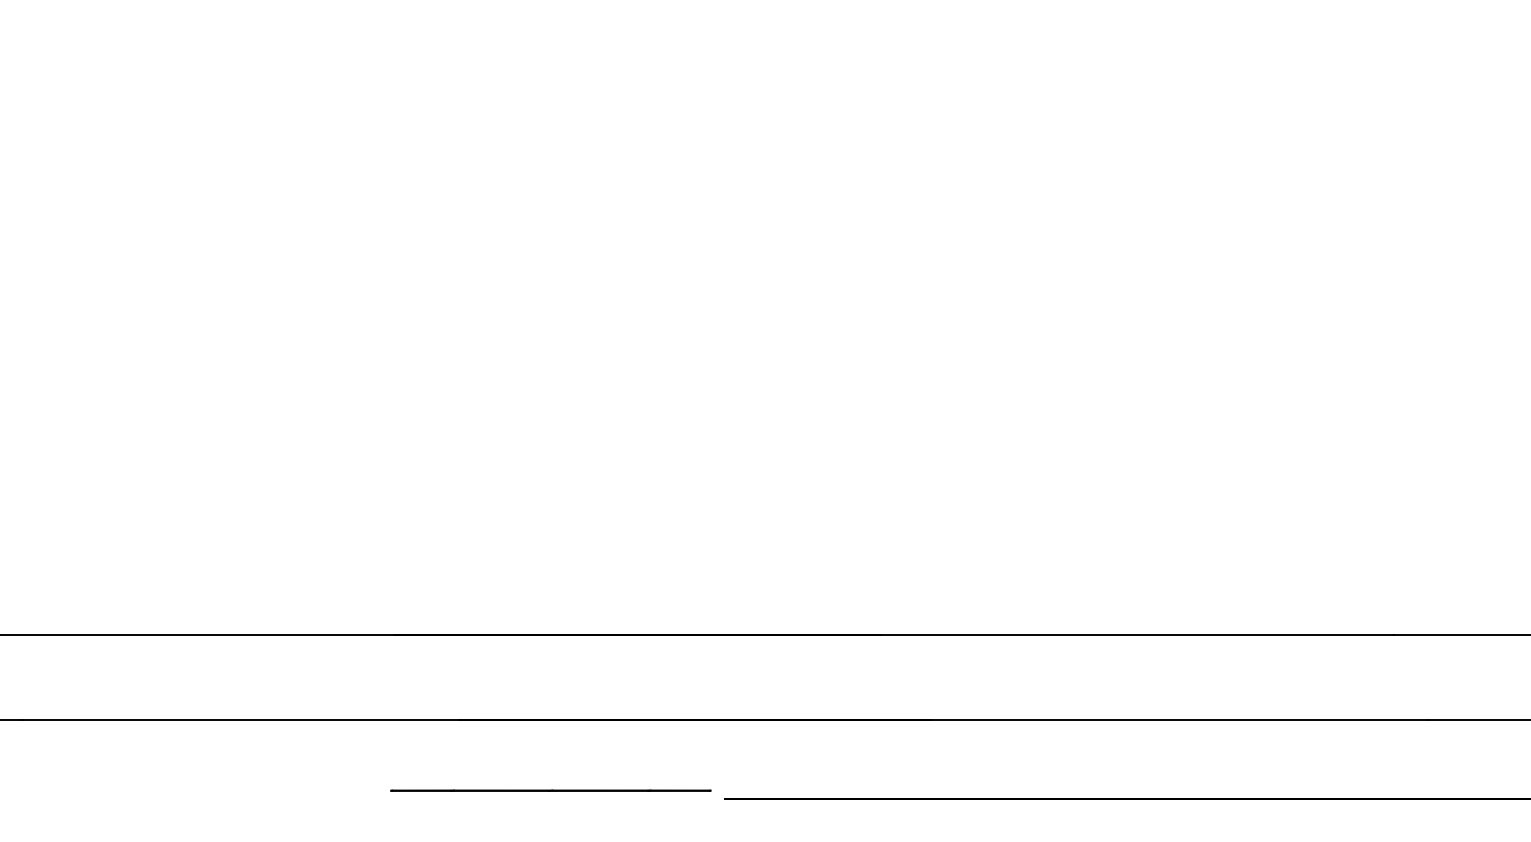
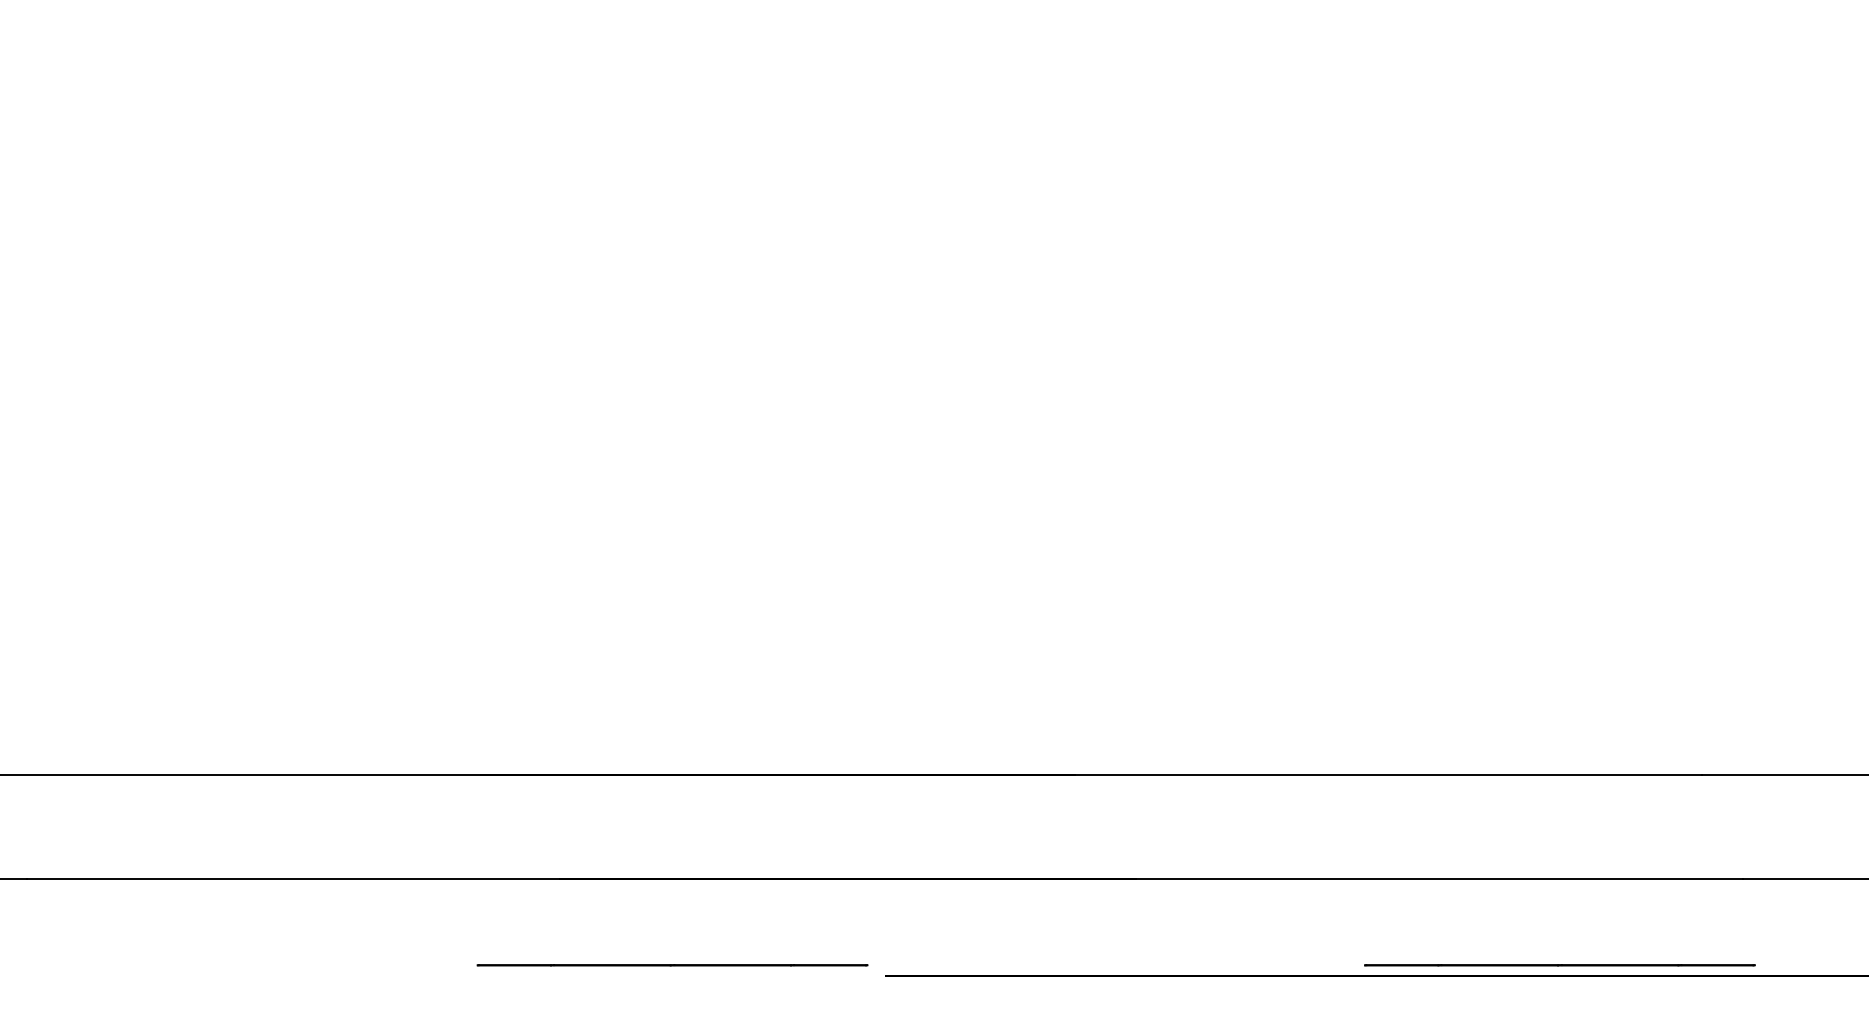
line: (1277, 790) -> (1559, 965), added

